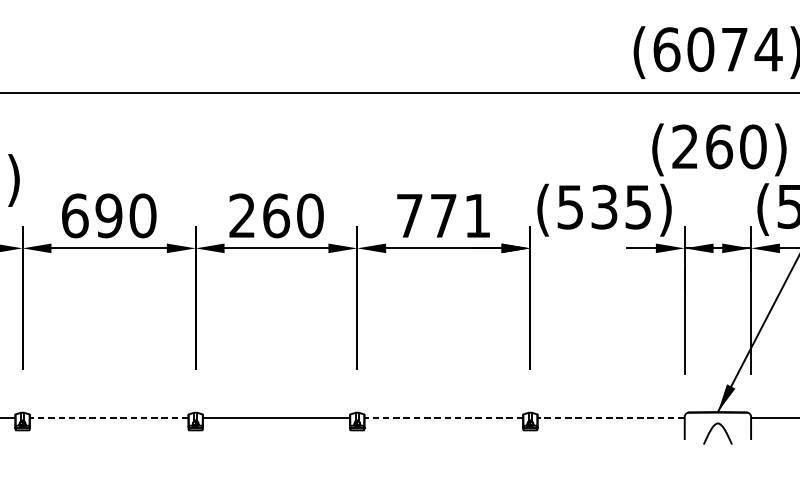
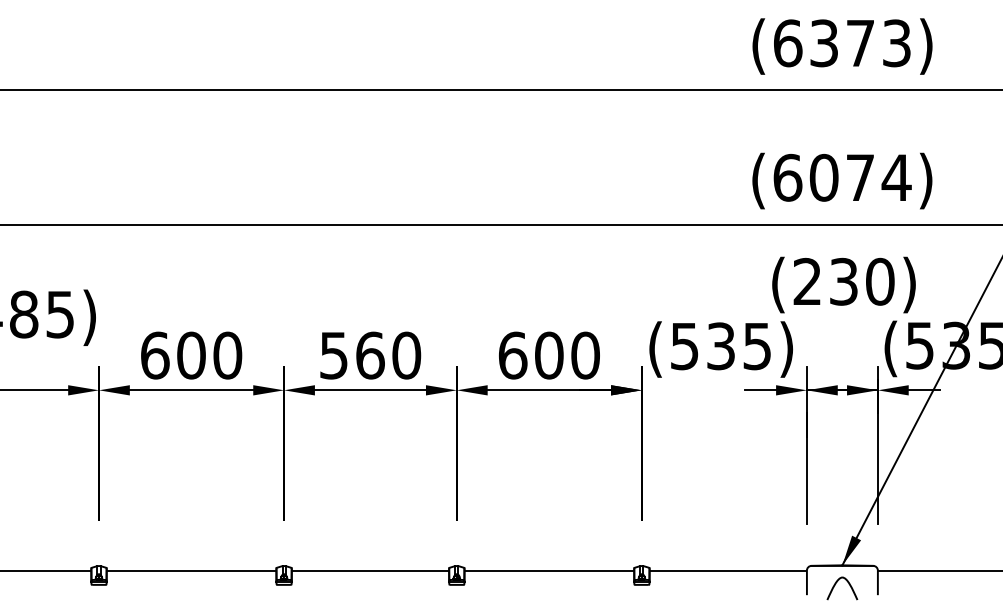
text: (718, 146) -> (843, 281), (260) -> (230)
text: (109, 215) -> (191, 355), 690 -> 600
text: (241, 215) -> (333, 355), 260 -> 560
text: (443, 215) -> (548, 355), 771 -> 600
line: (109, 417) -> (191, 571), dashed -> solid
line: (443, 417) -> (549, 571), dashed -> solid
line: (611, 417) -> (728, 571), dashed -> solid

